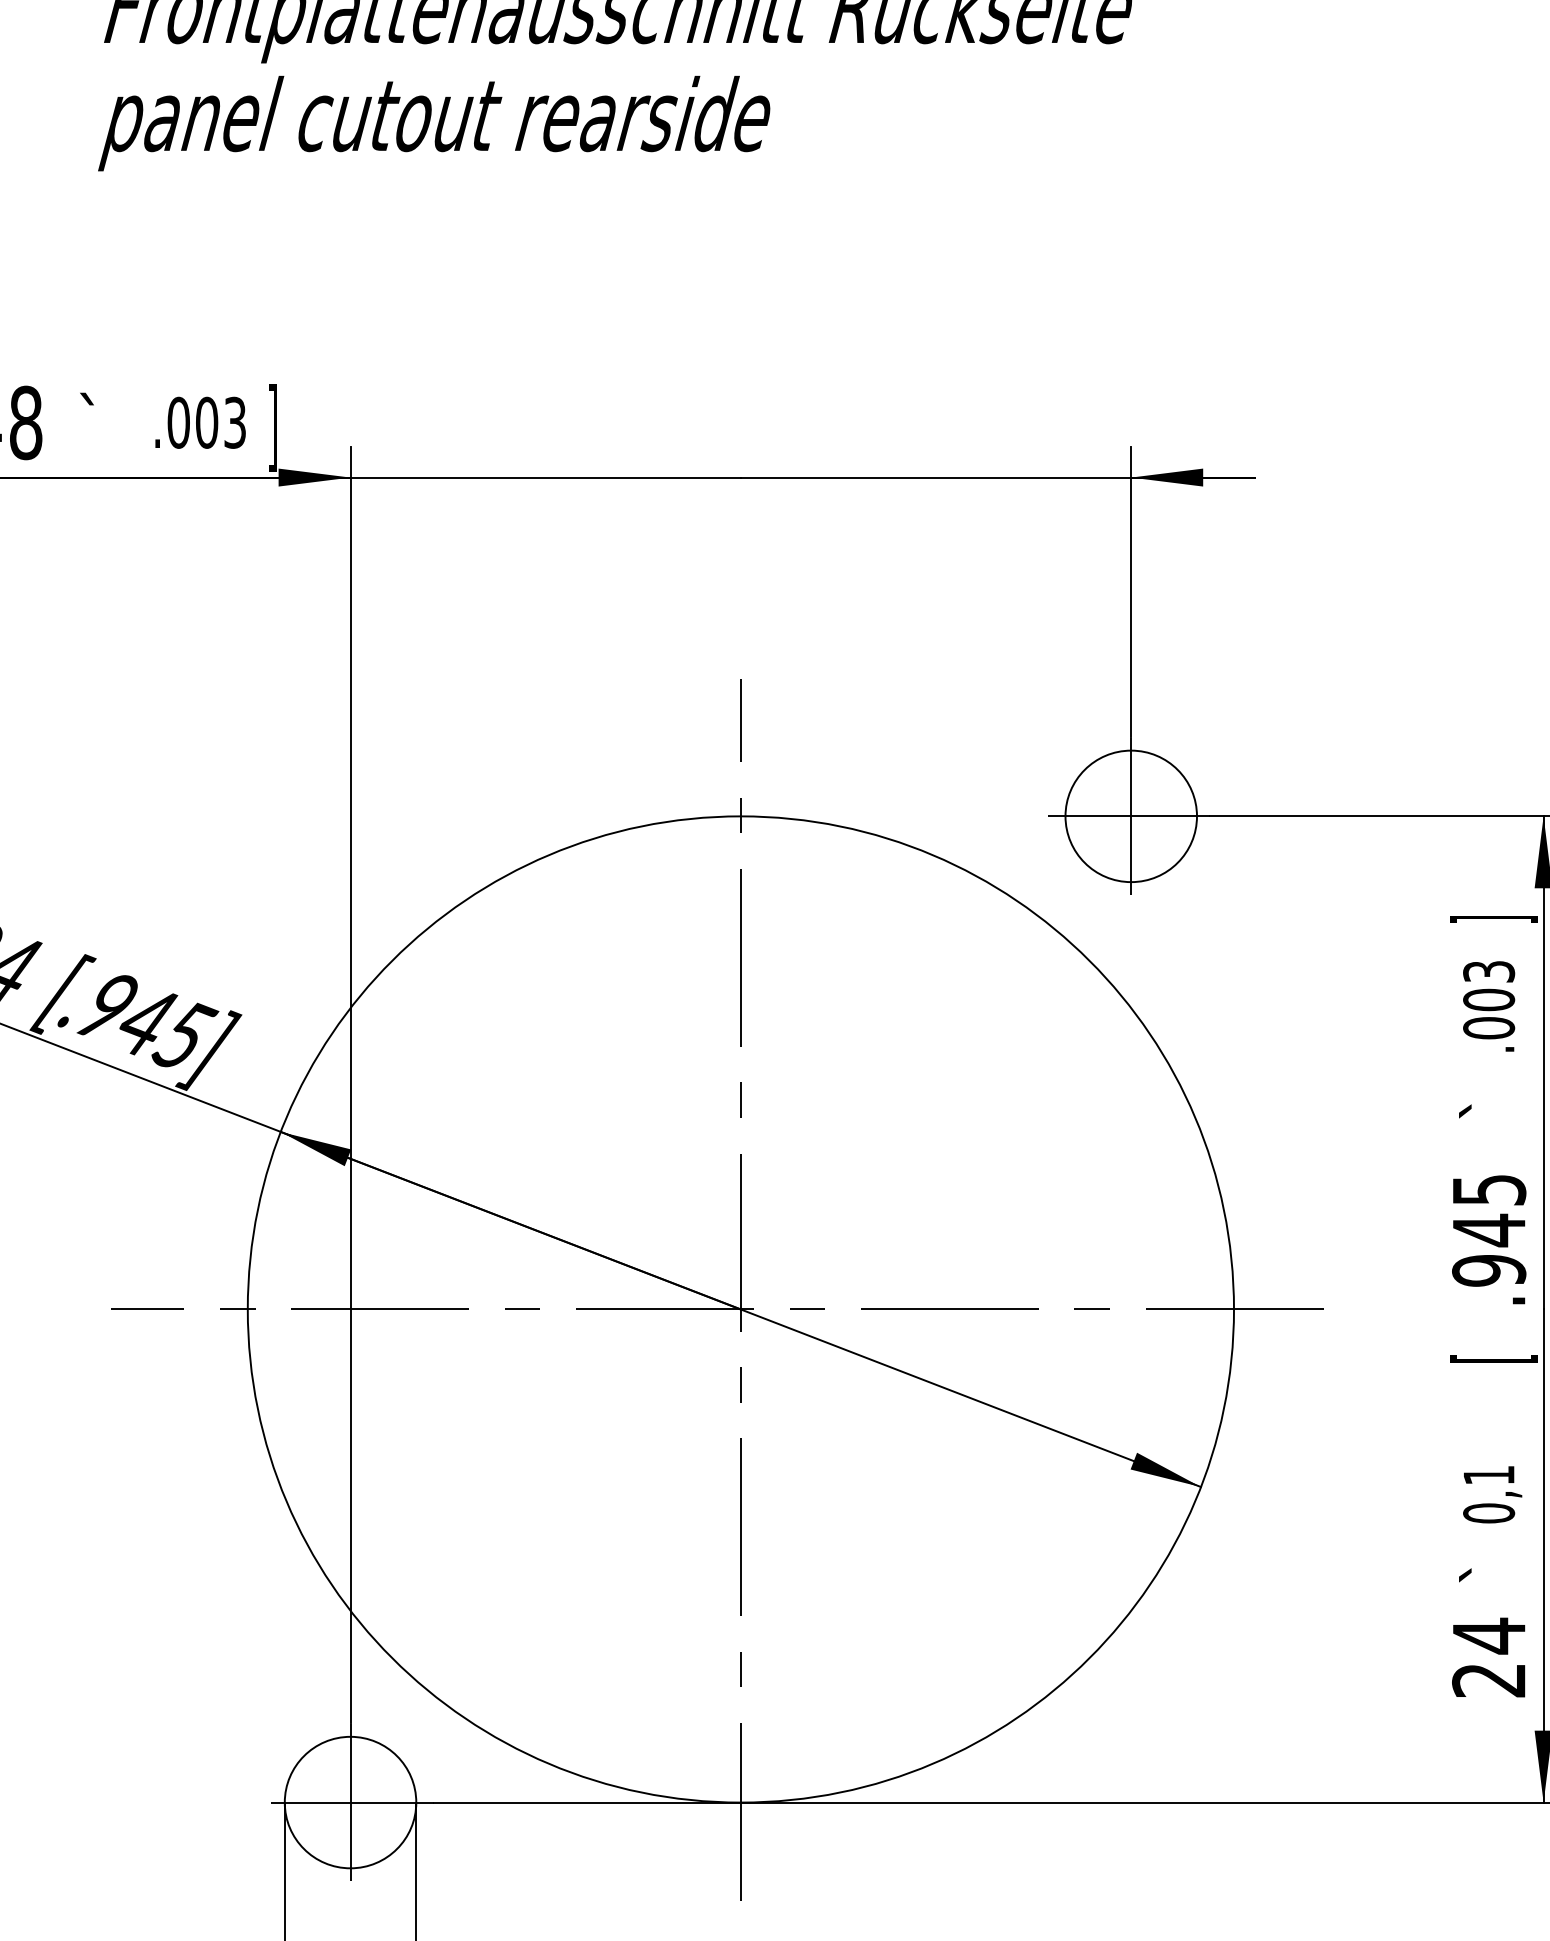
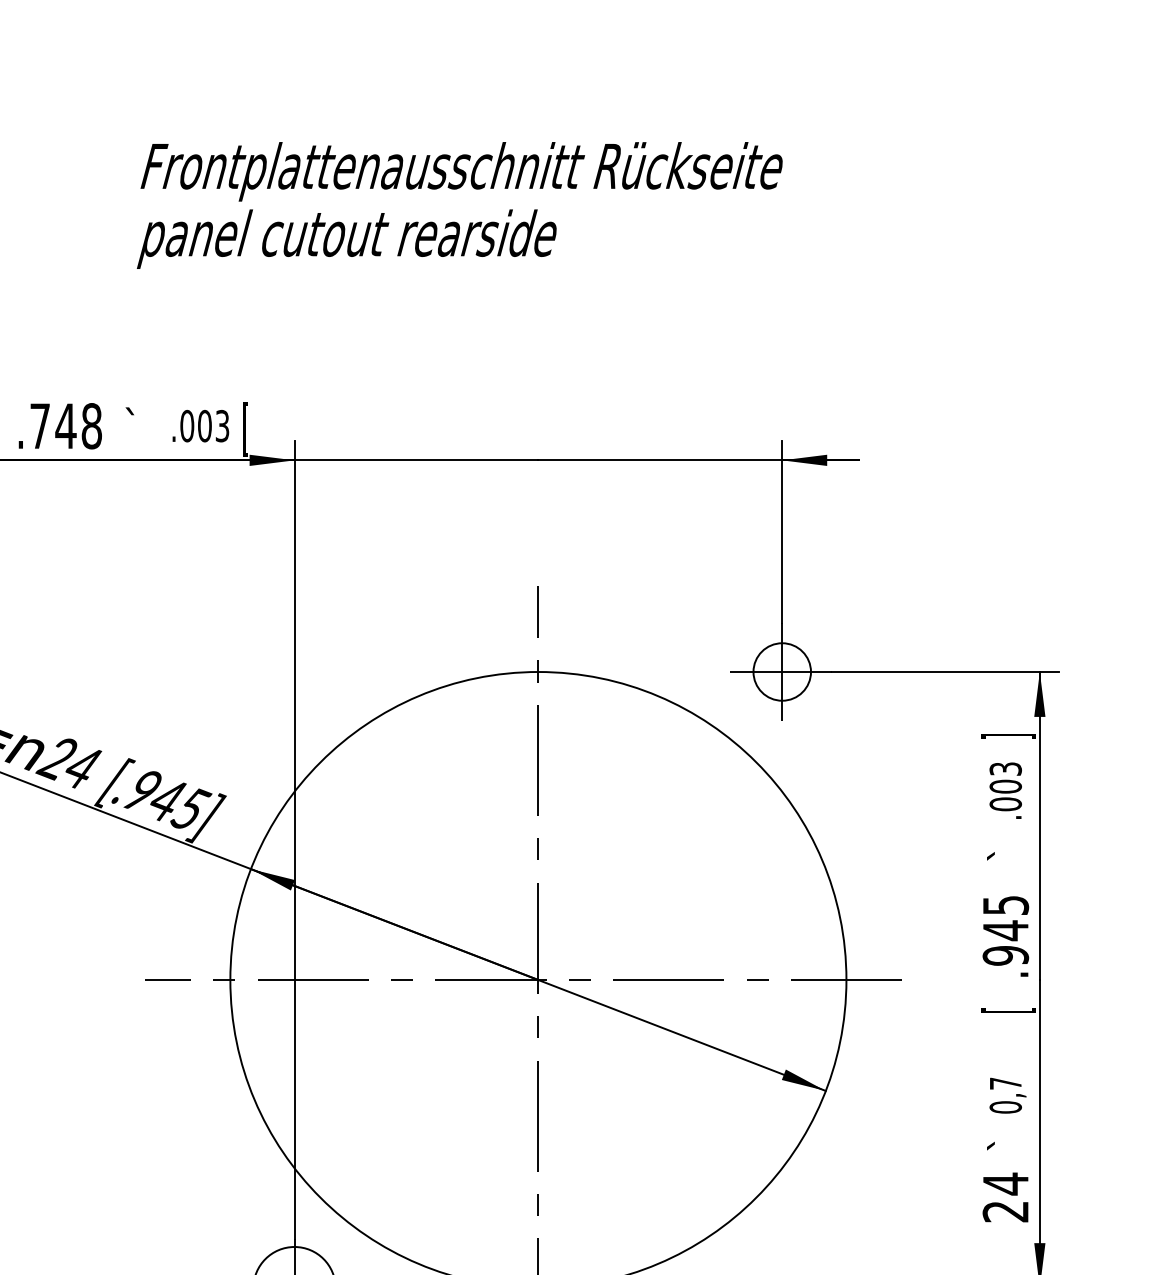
text: (272, 428) -> (245, 429), ] -> [
circle: (1131, 815) -> (782, 671), size x0.7
text: (1488, 1475) -> (1005, 1083), 0,1 -> 0,7

